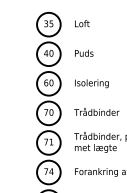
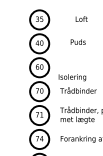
text: (82, 22) -> (81, 18), moved
text: (83, 52) -> (77, 41), moved
text: (91, 83) -> (72, 77), moved

